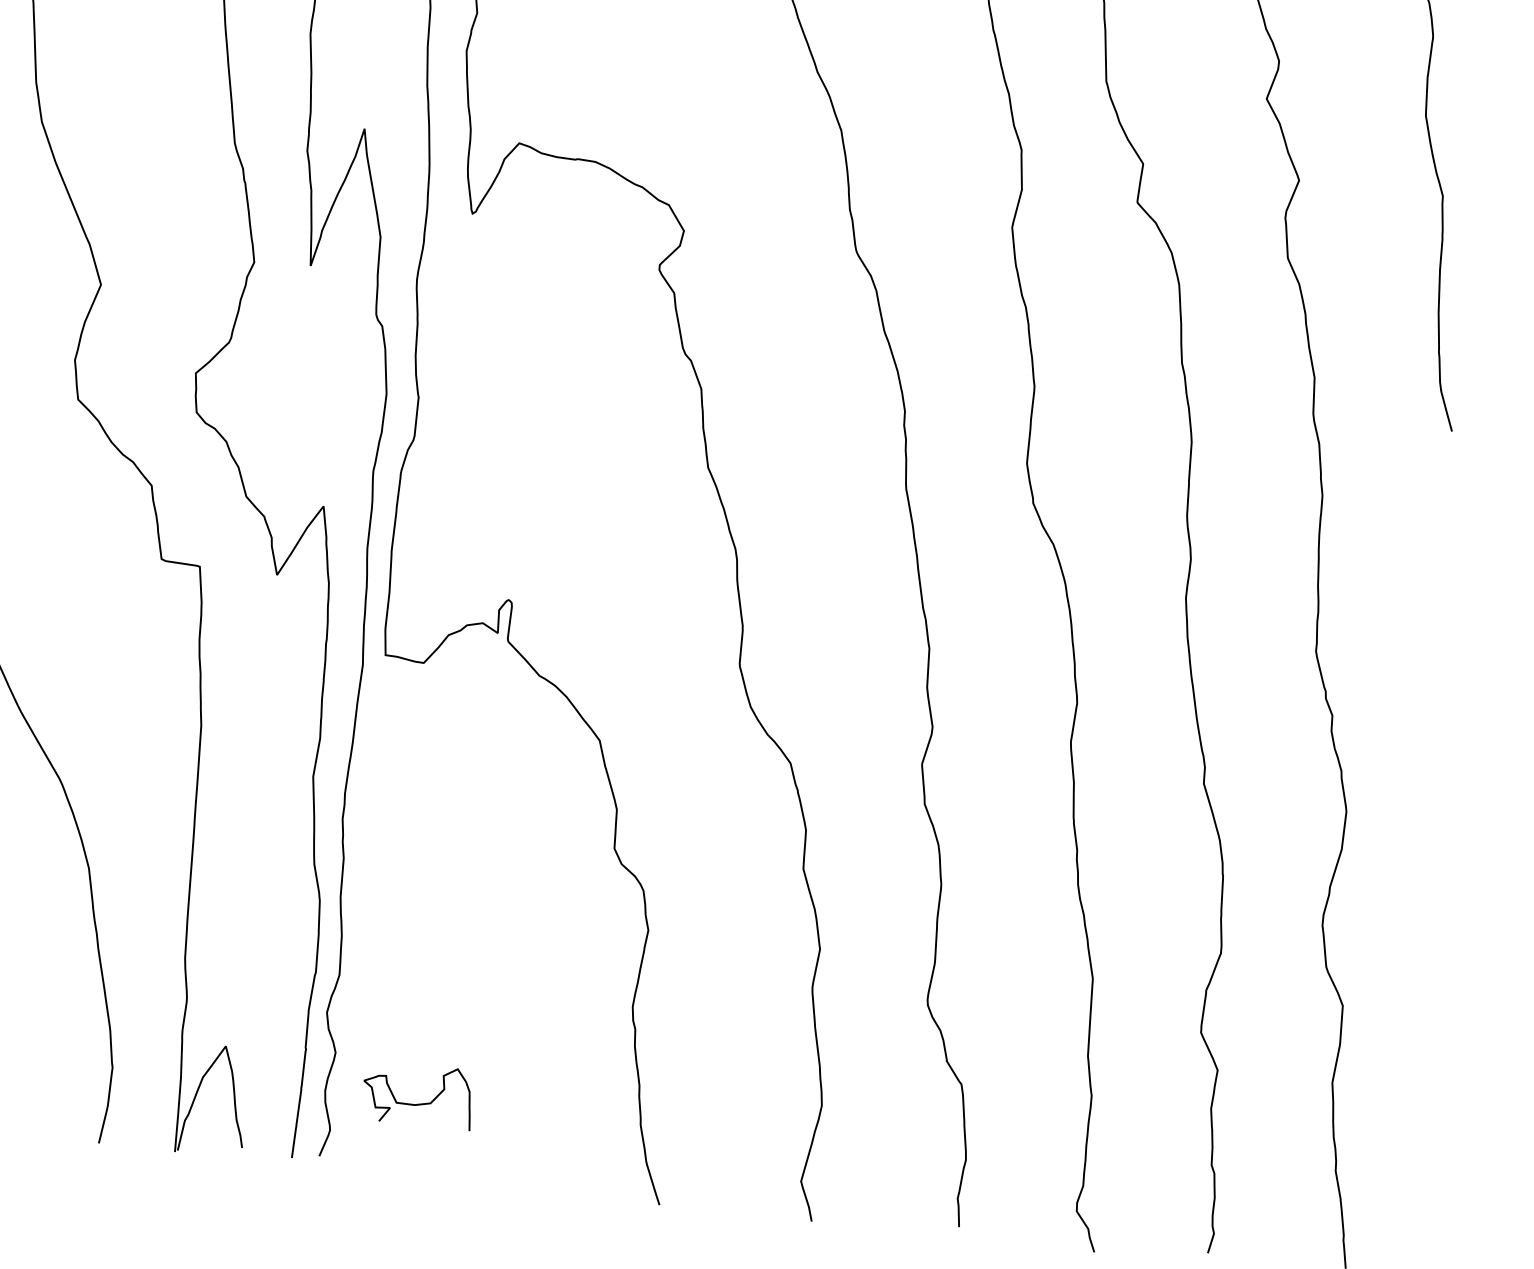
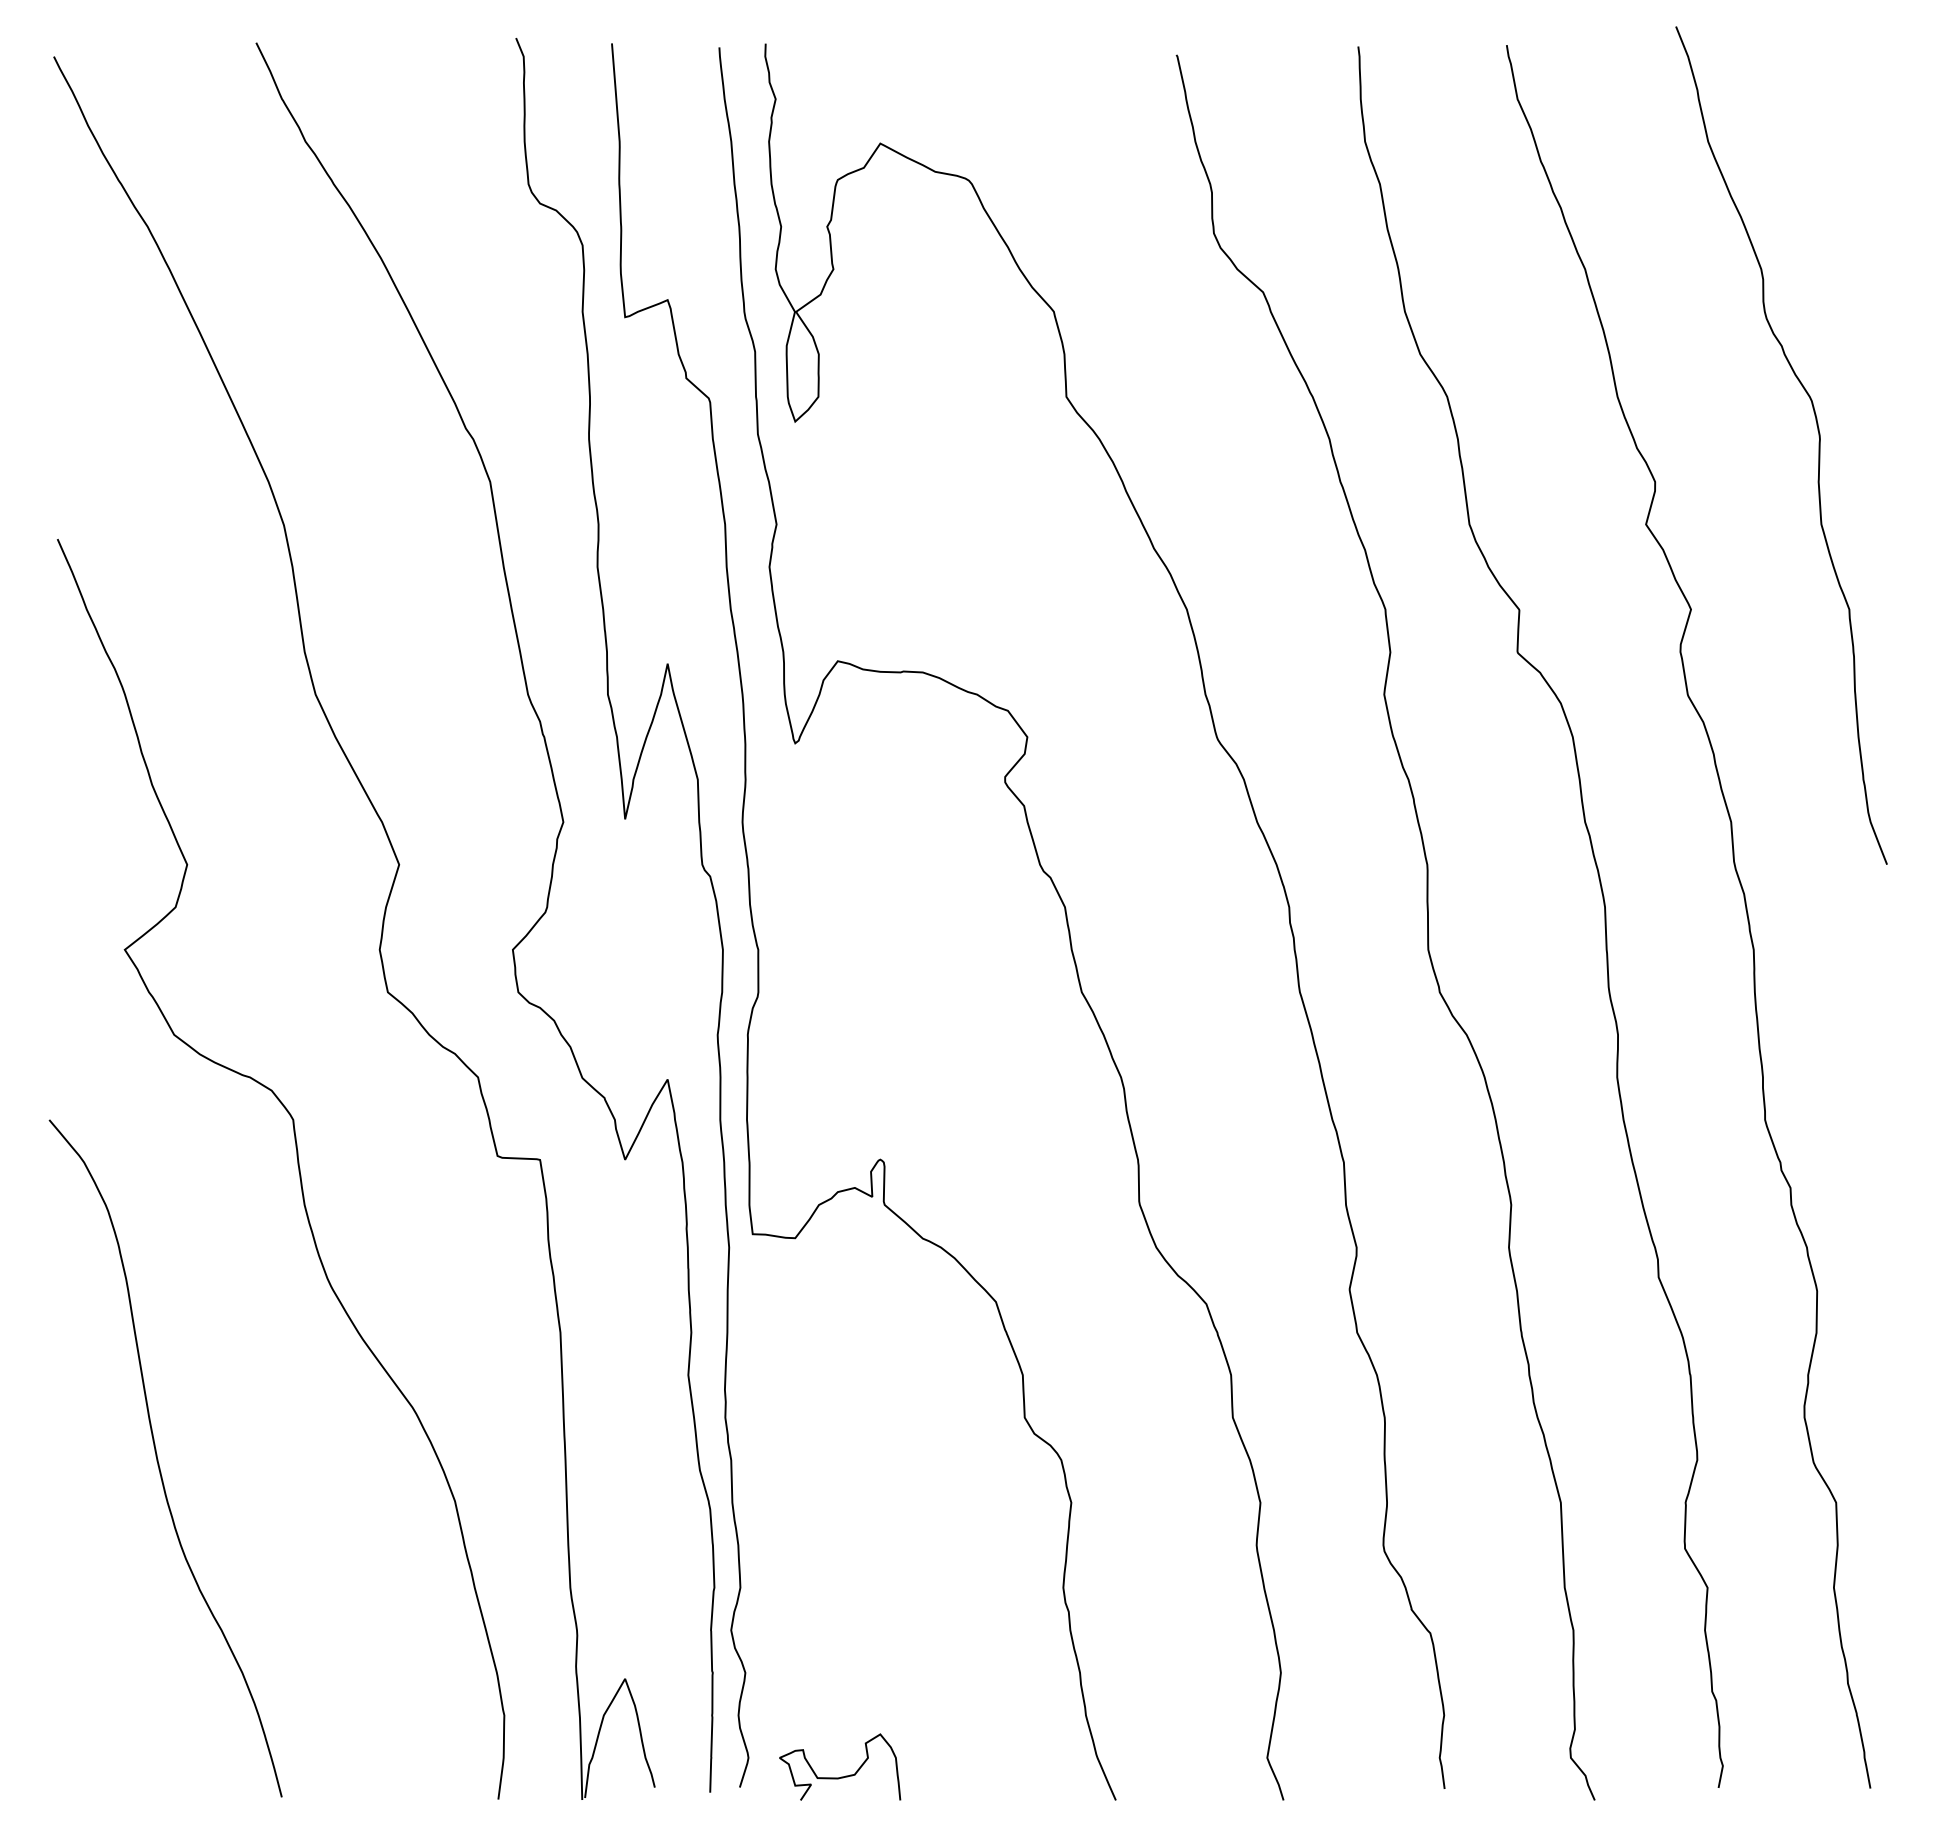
curve: (418, 1103) -> (841, 1776), moved

